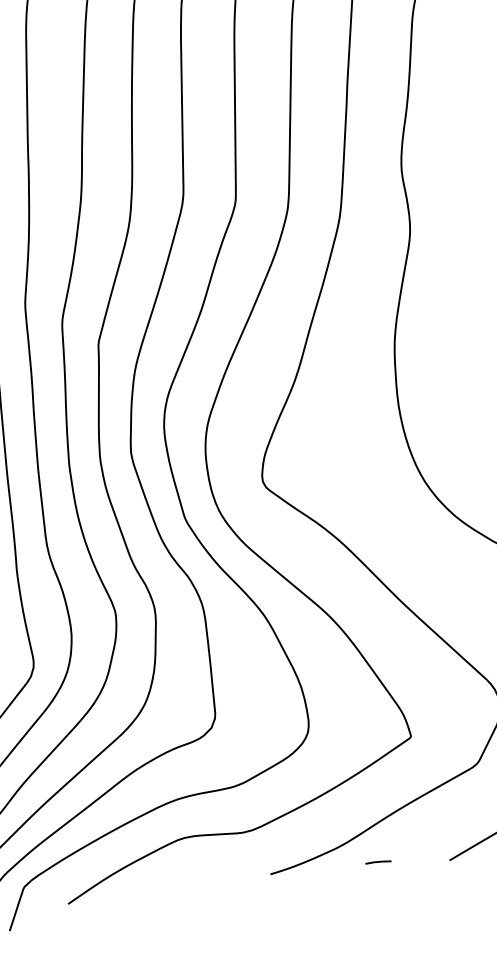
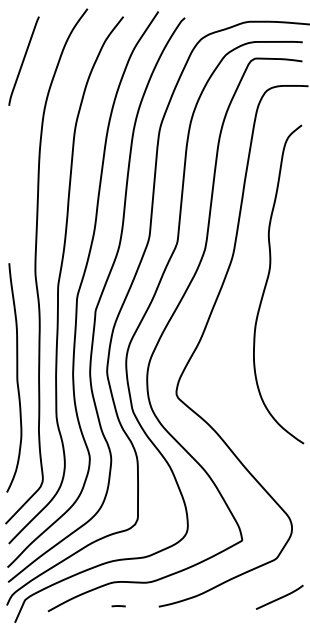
line: (378, 862) -> (118, 606), moved

